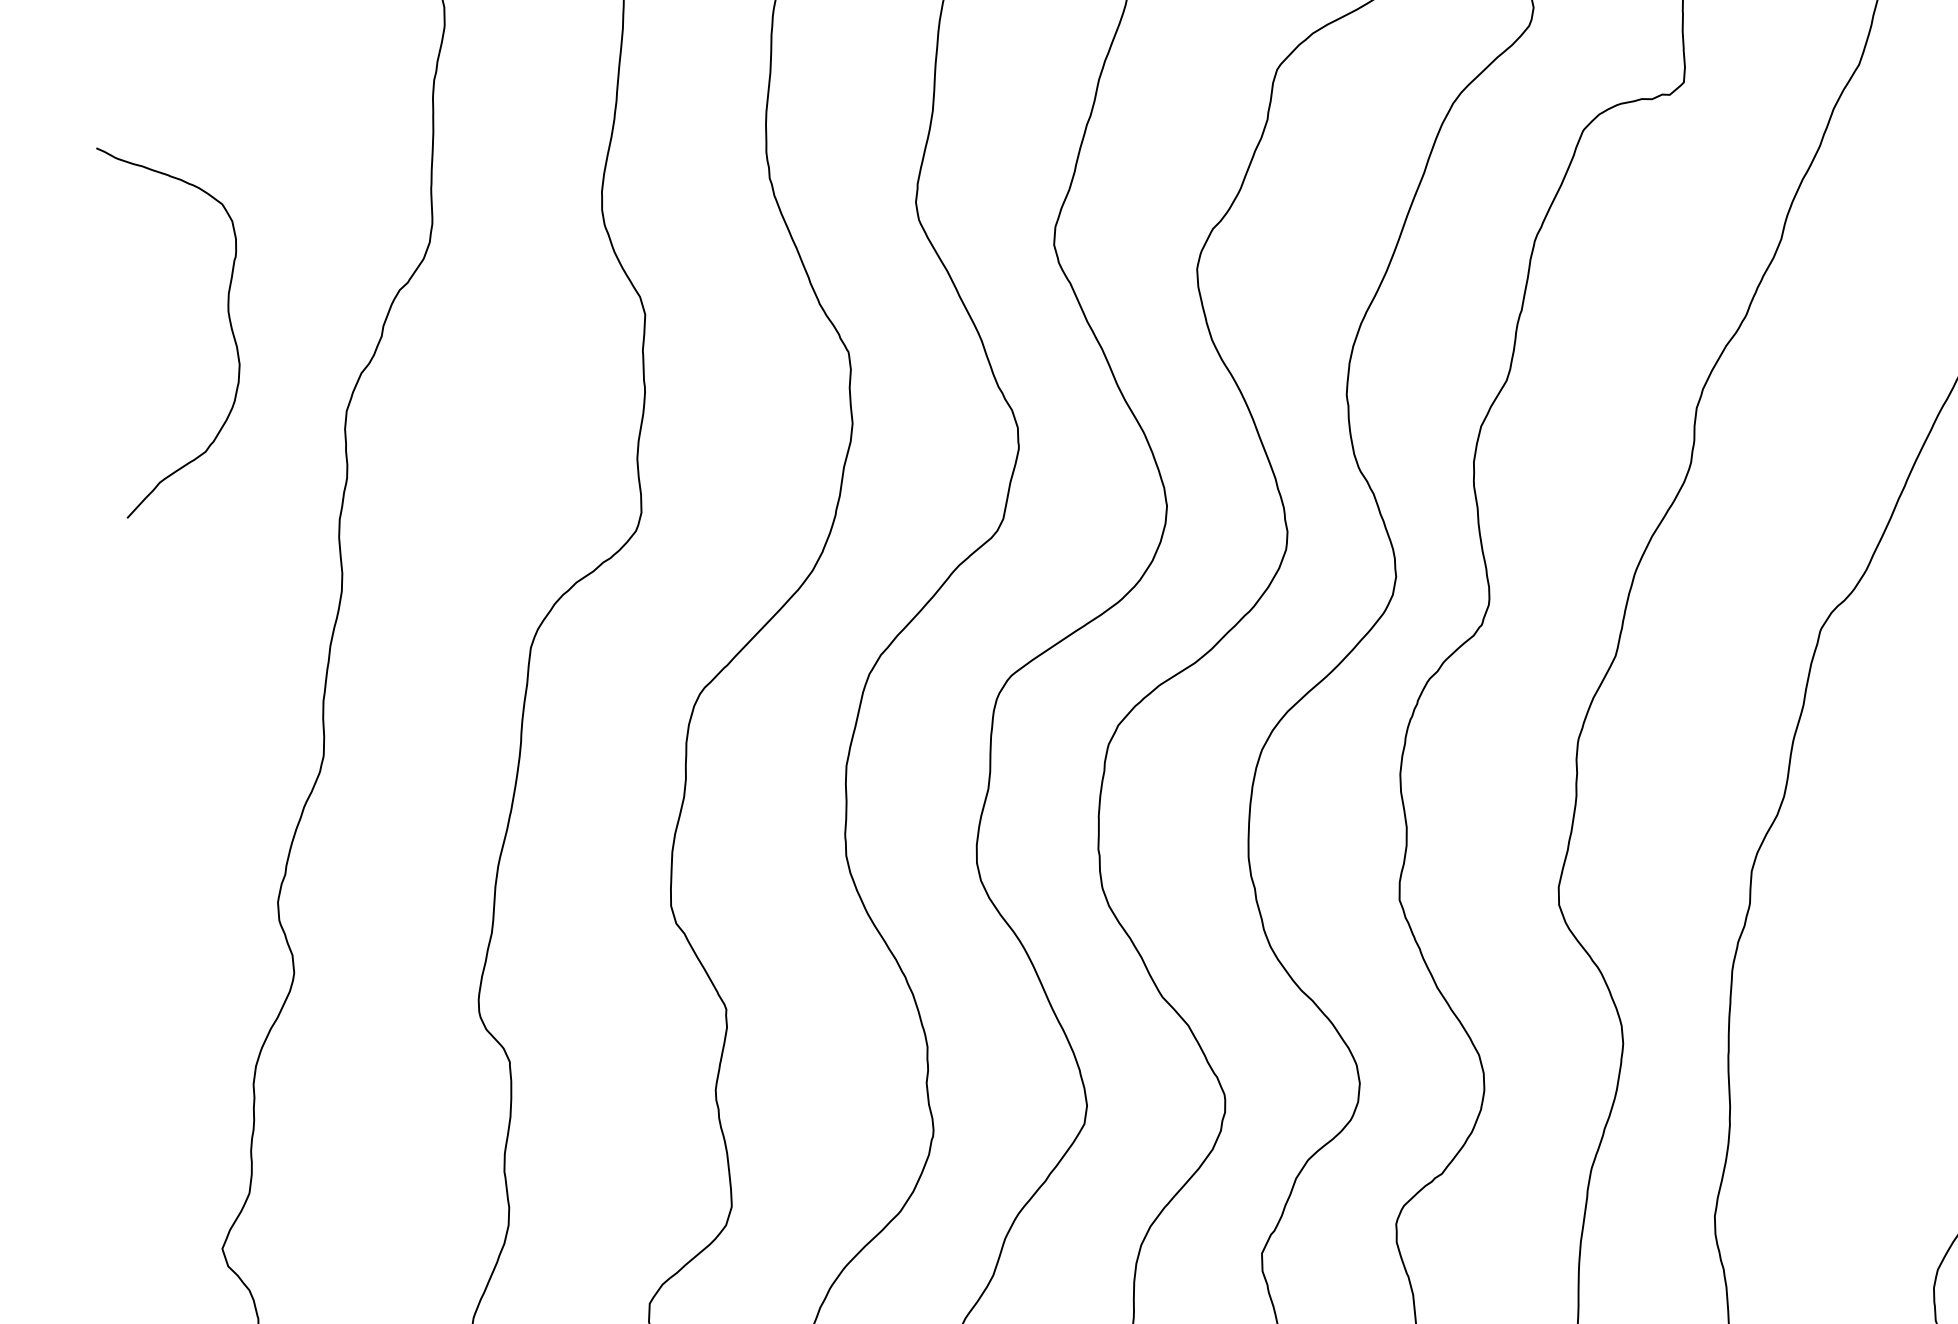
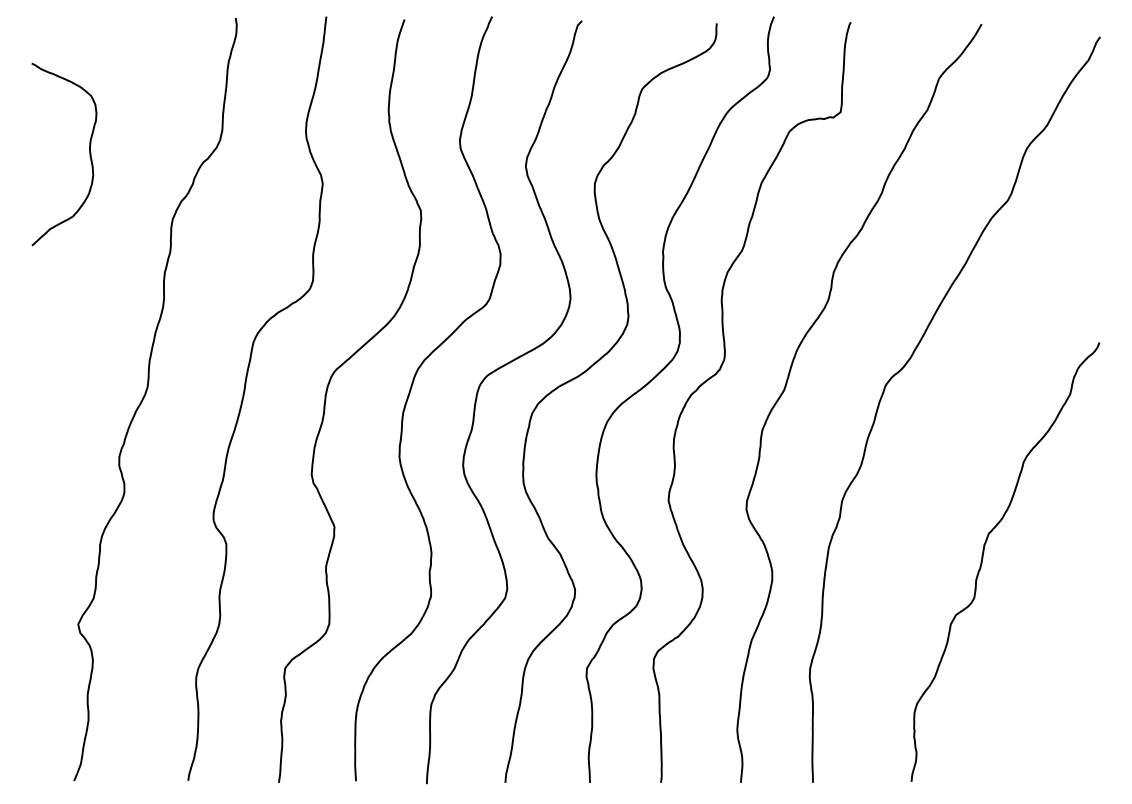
curve: (228, 323) -> (89, 154), moved

